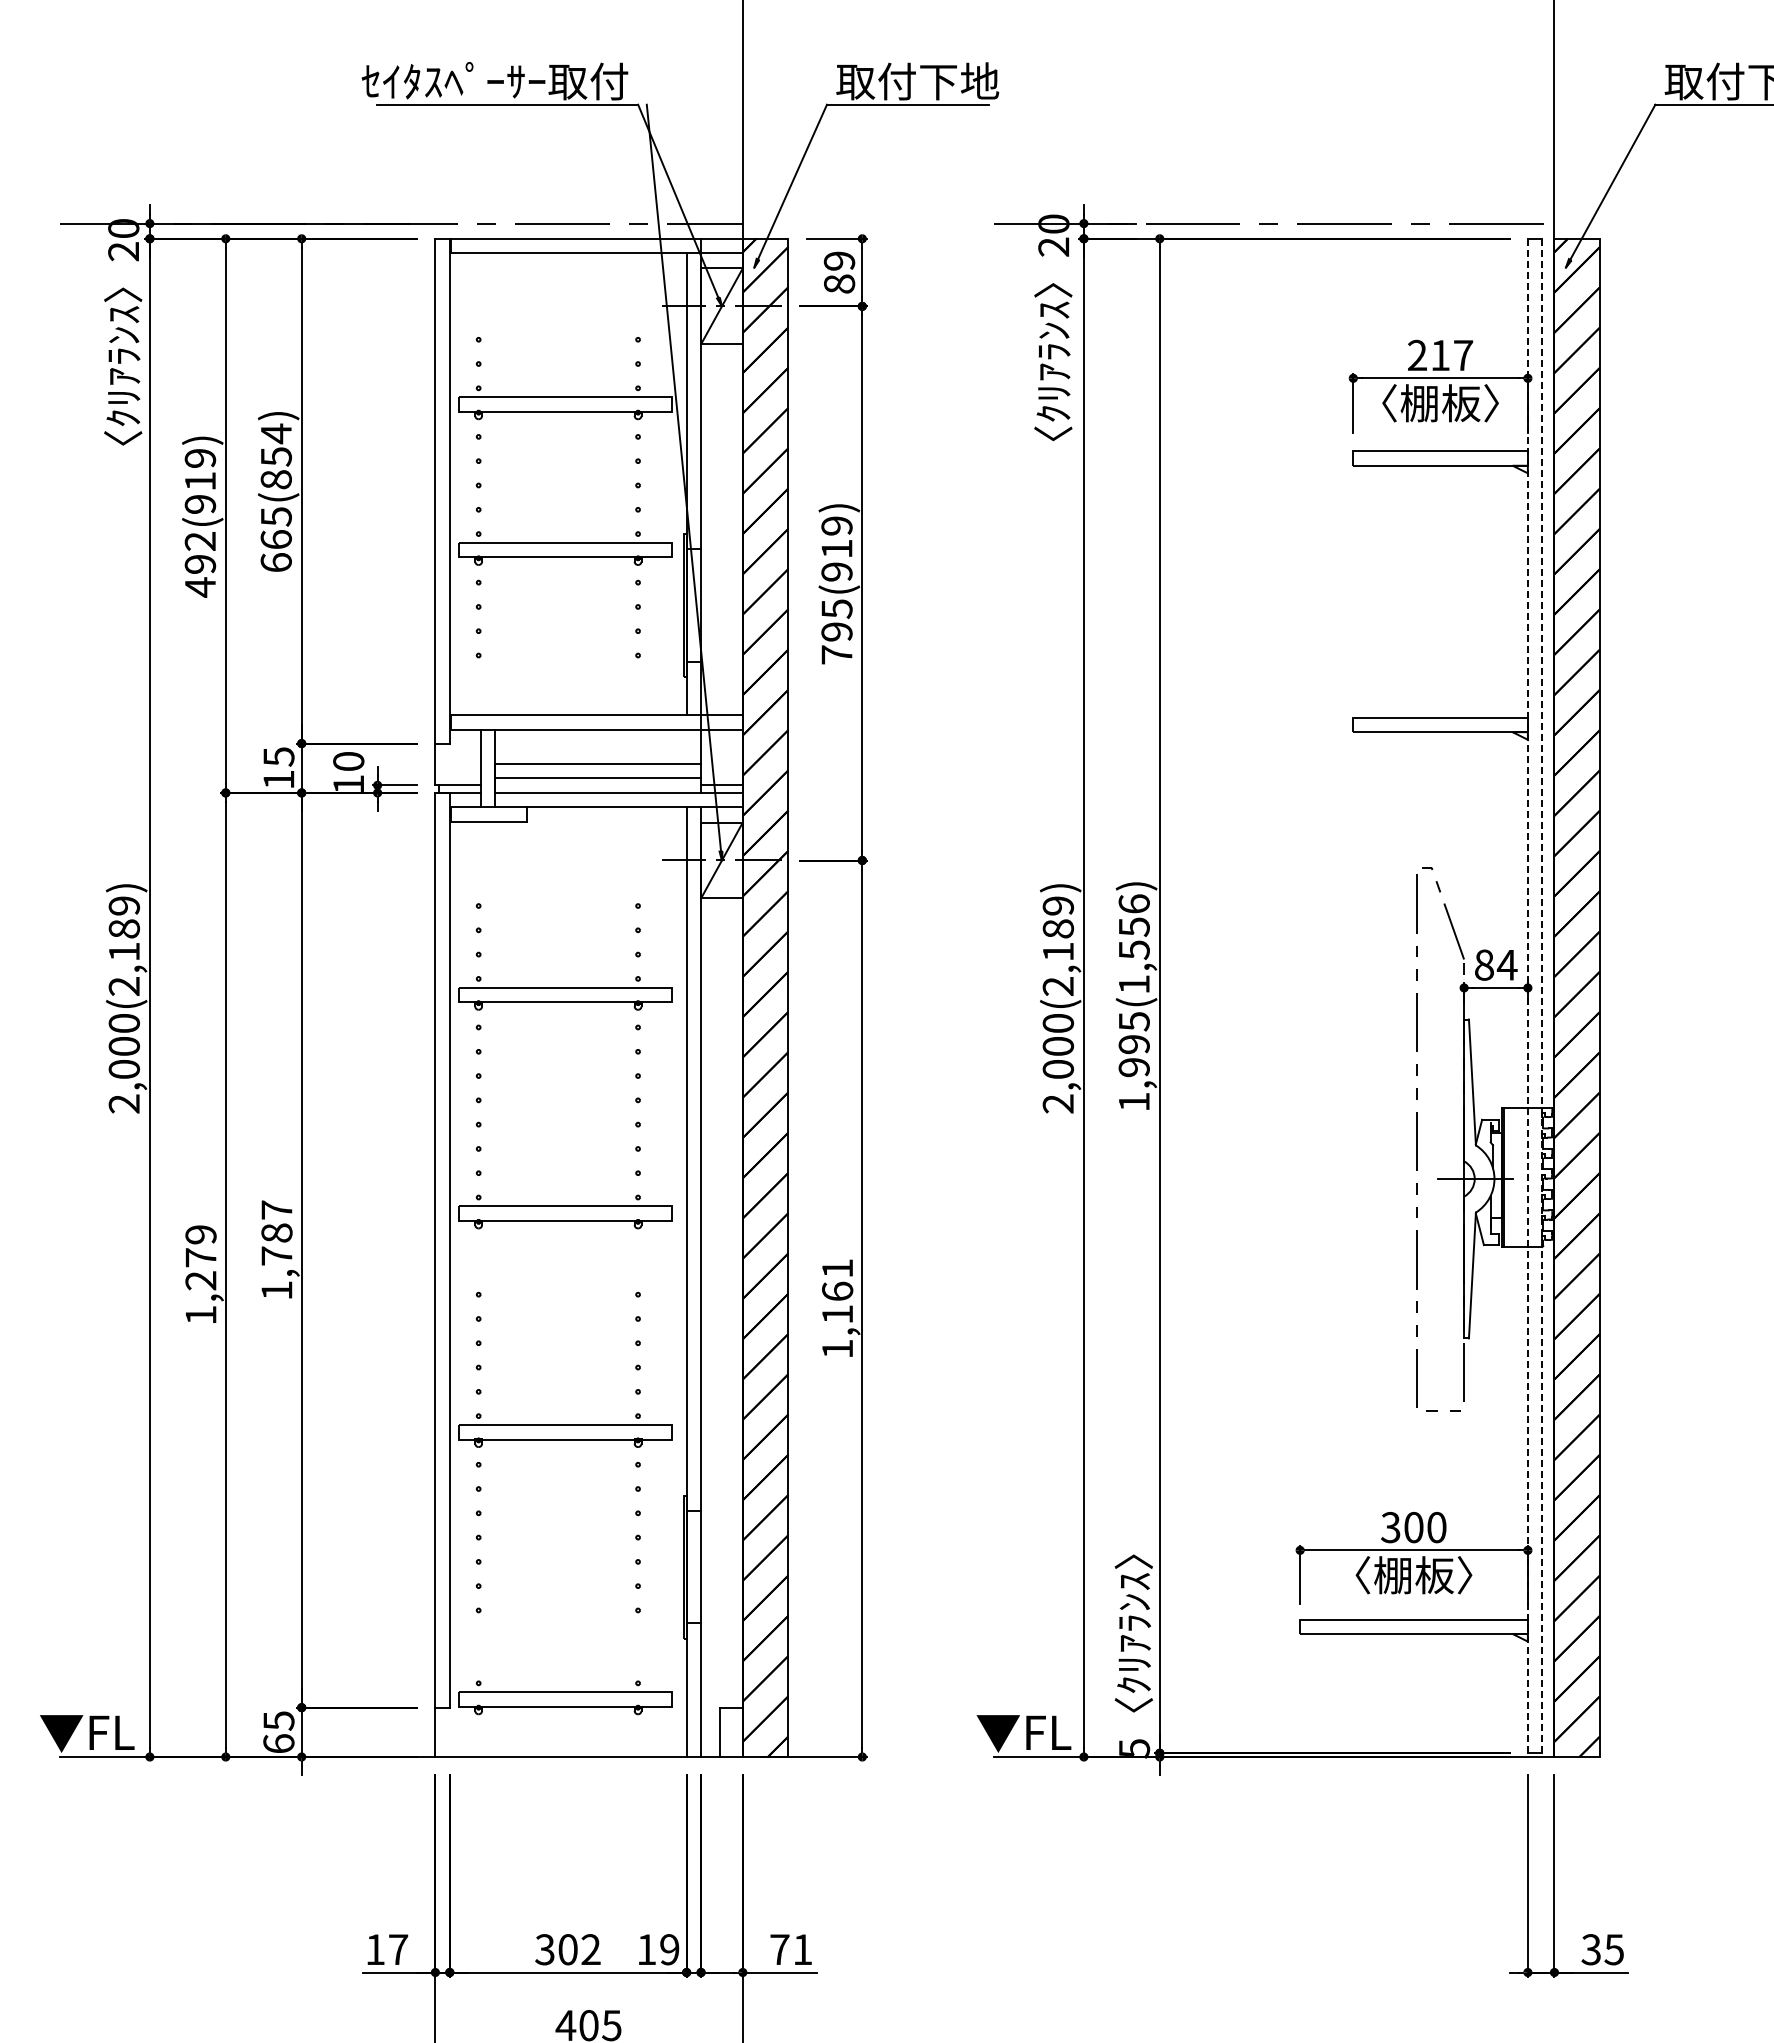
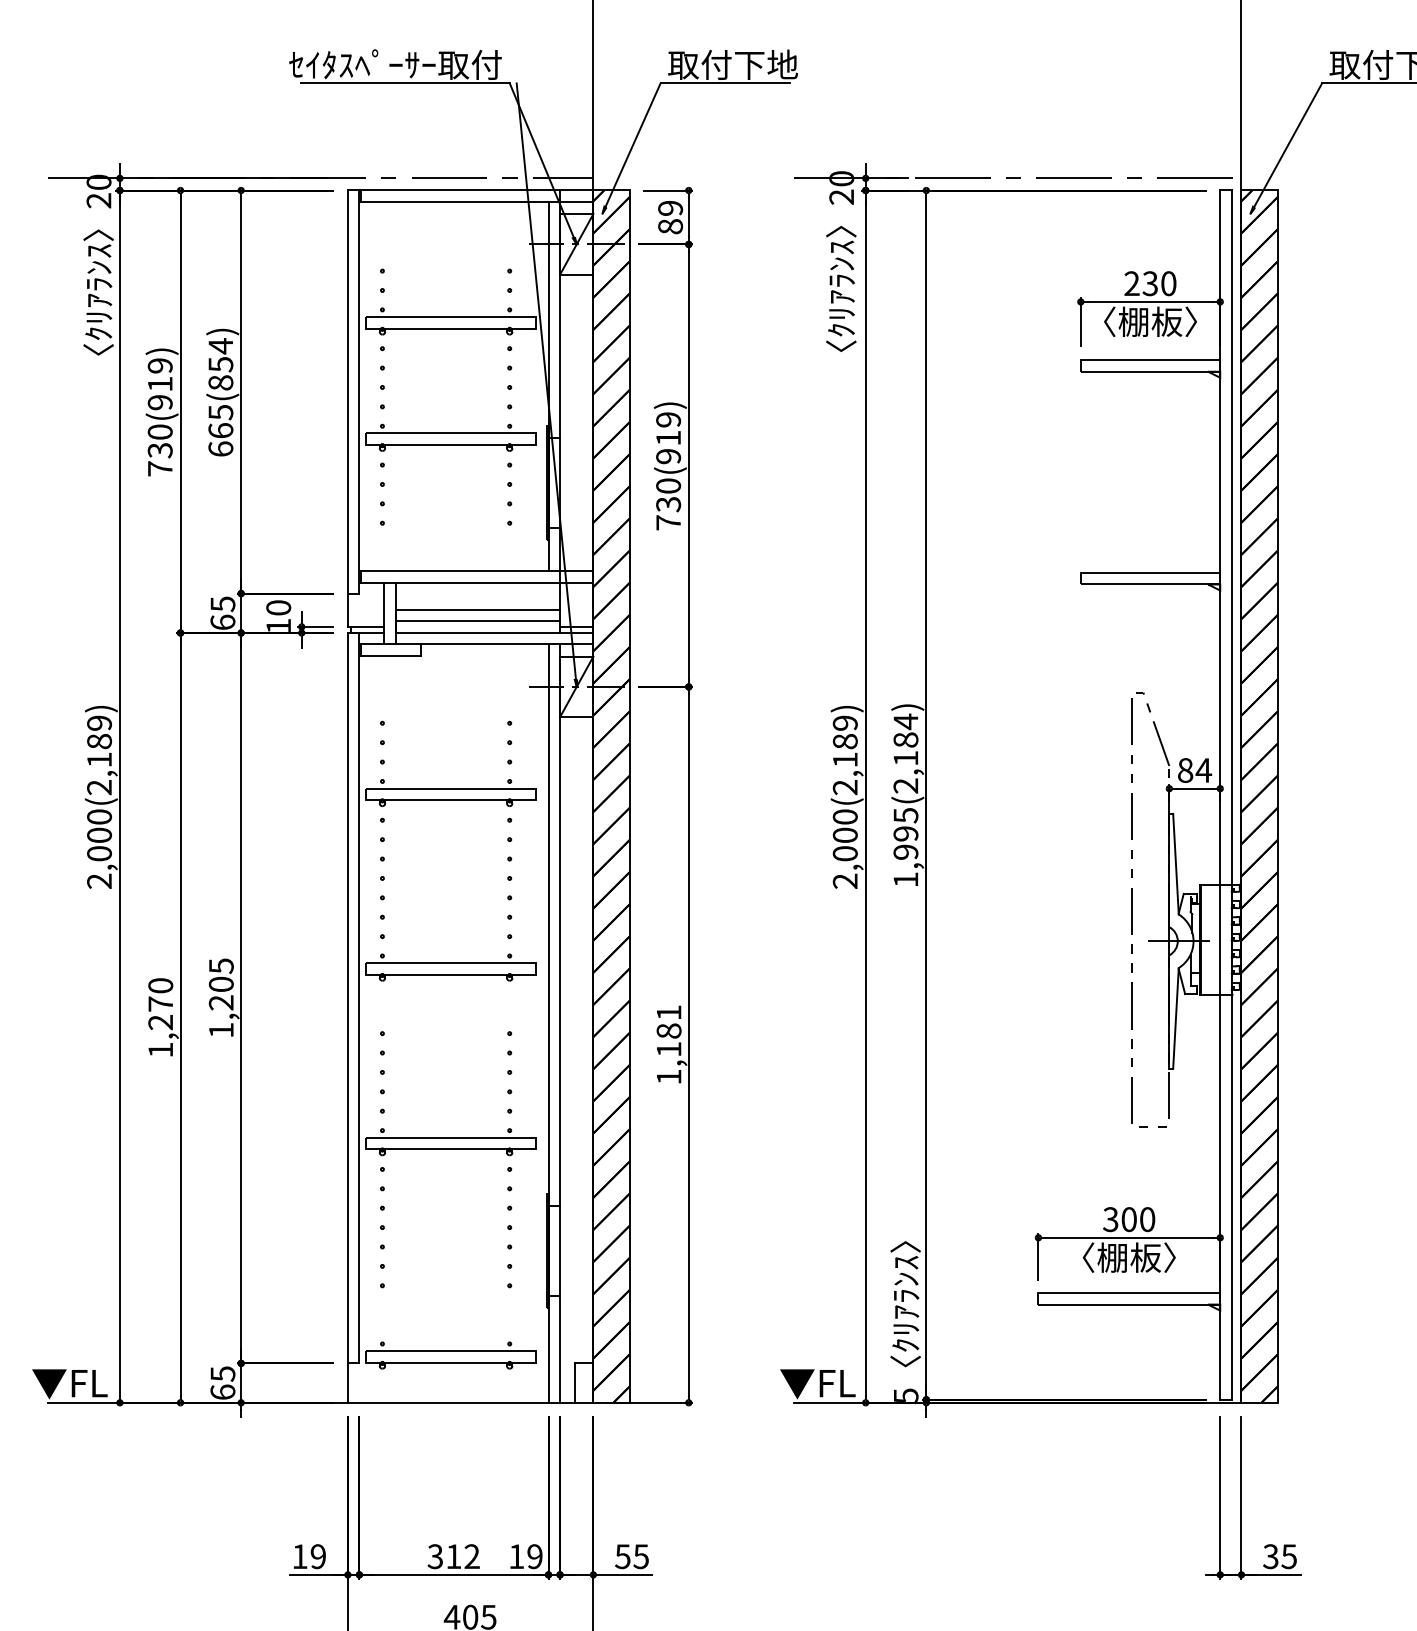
text: (1451, 355) -> (1159, 283), 217 -> 230
text: (200, 564) -> (160, 450), 492(919) -> 730(919)
text: (836, 620) -> (668, 495), 795(919) -> 730(919)
text: (278, 779) -> (222, 622), 15 -> 65
text: (1133, 943) -> (905, 753), 1,995(1,556) -> 1,995(2,184)
line: (1527, 995) -> (1219, 794), dashed -> solid
line: (1542, 995) -> (1231, 794), dashed -> solid
text: (276, 1232) -> (221, 983), 1,787 -> 1,205
text: (200, 1234) -> (160, 985), 1,279 -> 1,270
text: (837, 1290) -> (668, 1030), 1,161 -> 1,181
text: (398, 1949) -> (318, 1556), 17 -> 19
text: (567, 1949) -> (453, 1556), 302 -> 312
text: (790, 1949) -> (631, 1556), 71 -> 55

